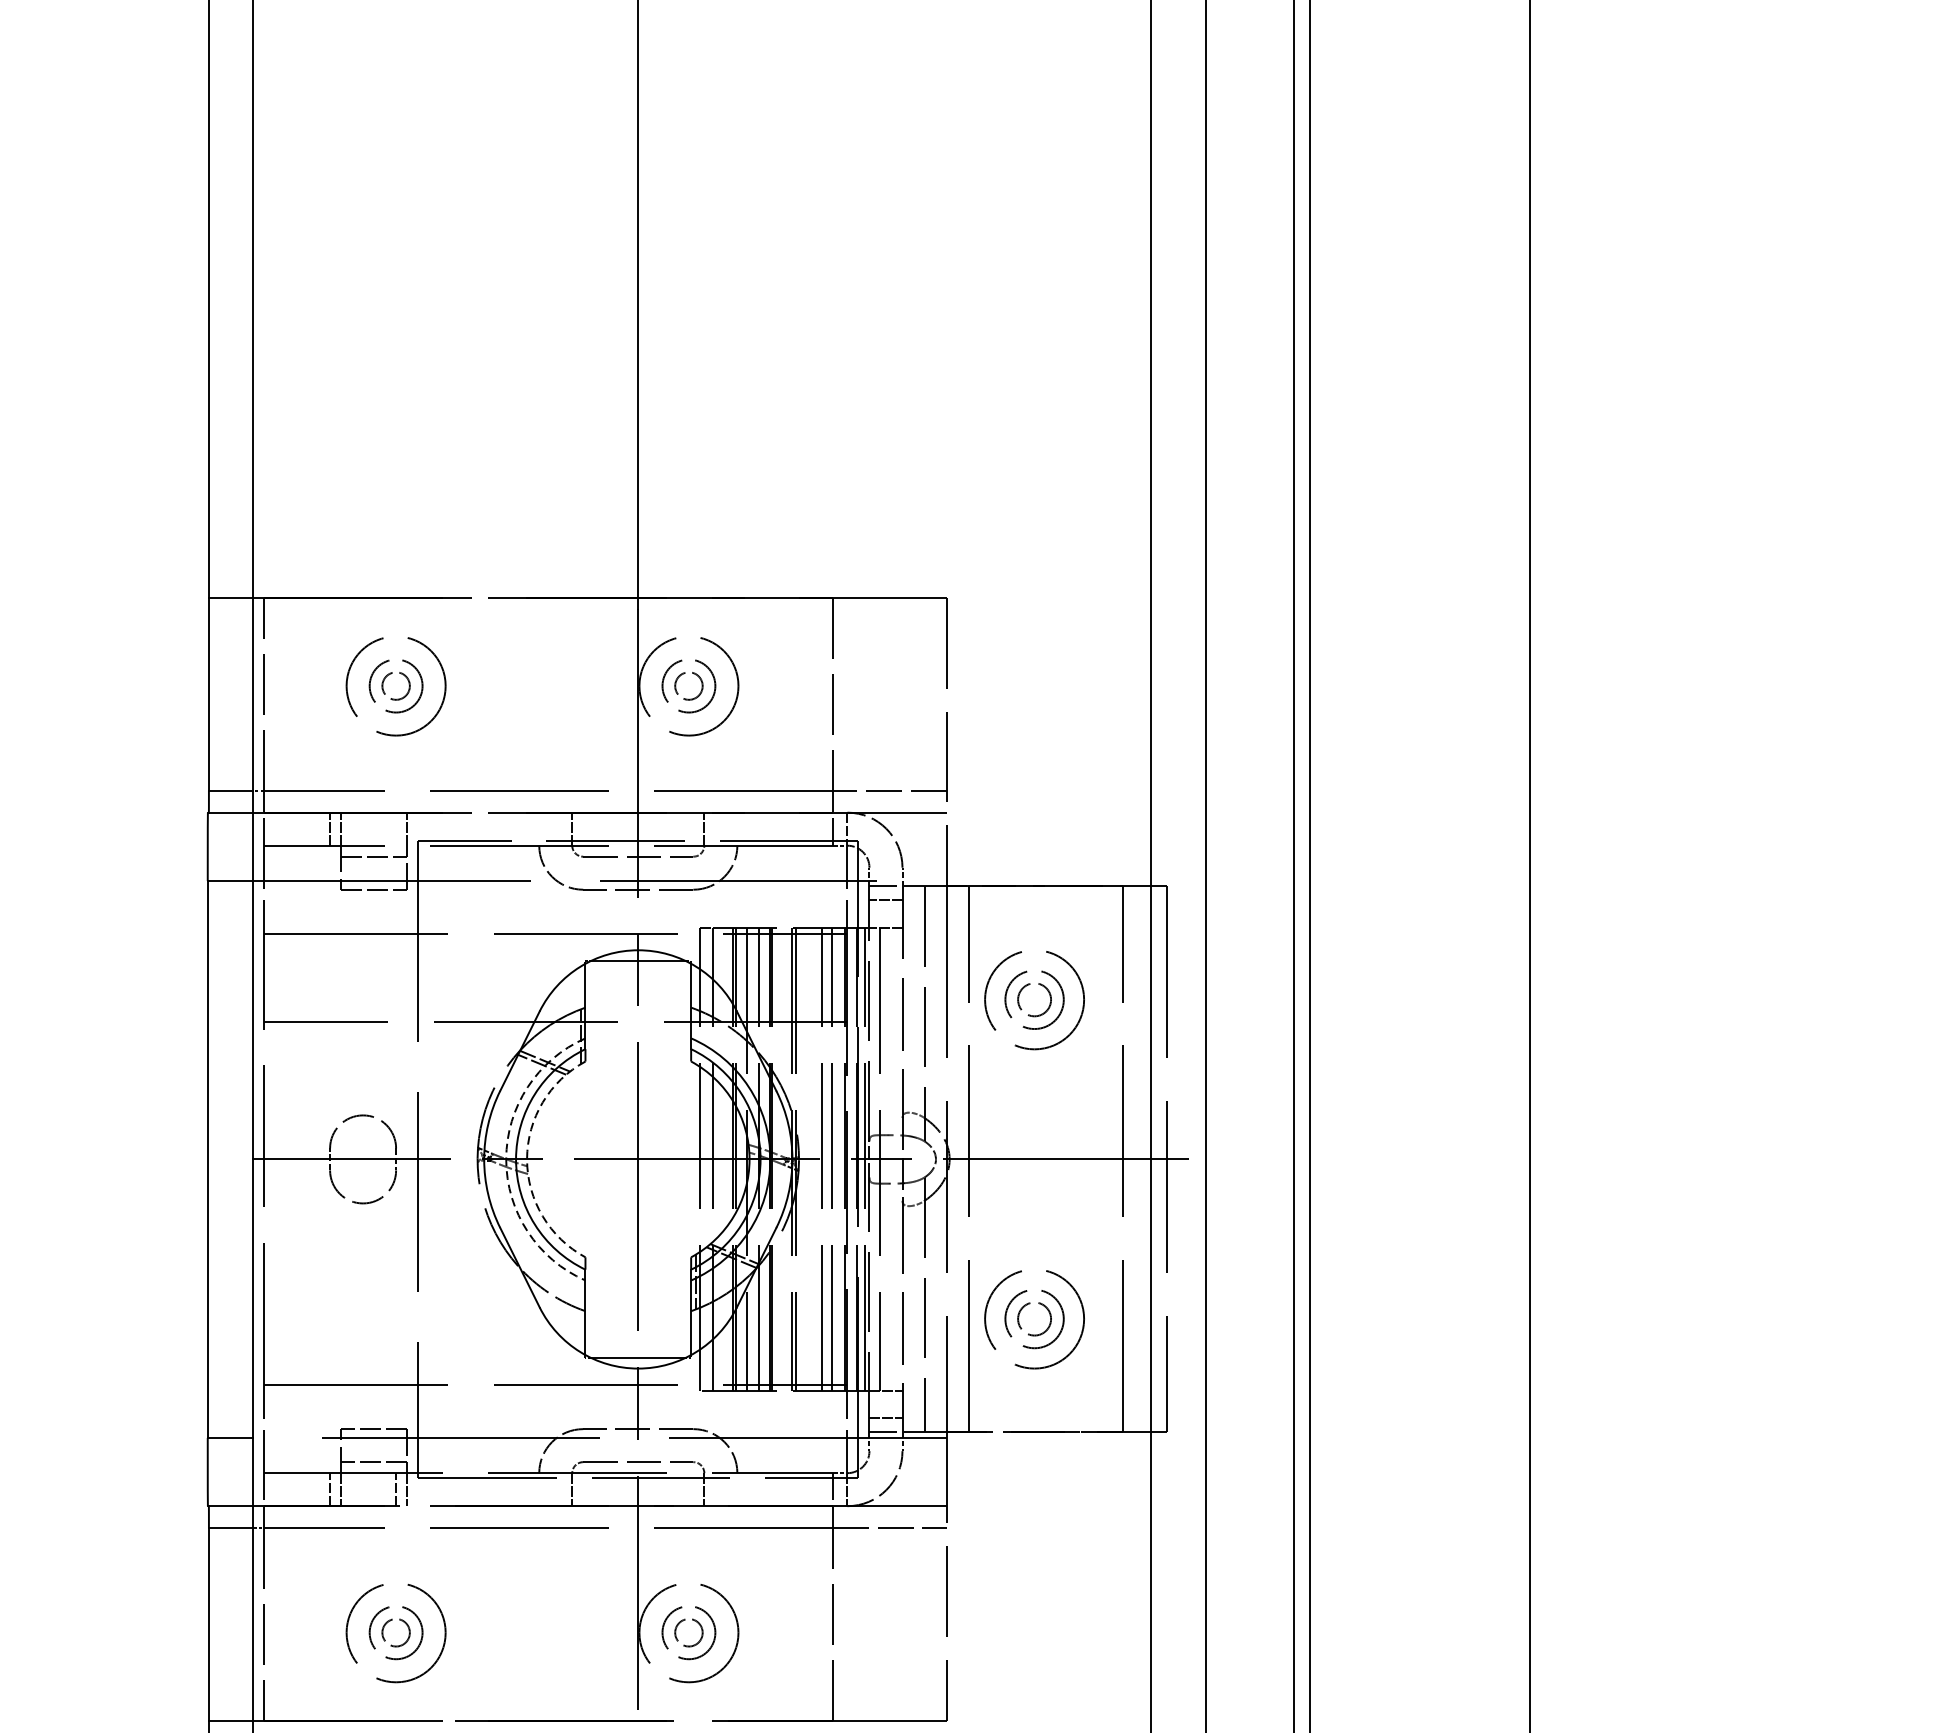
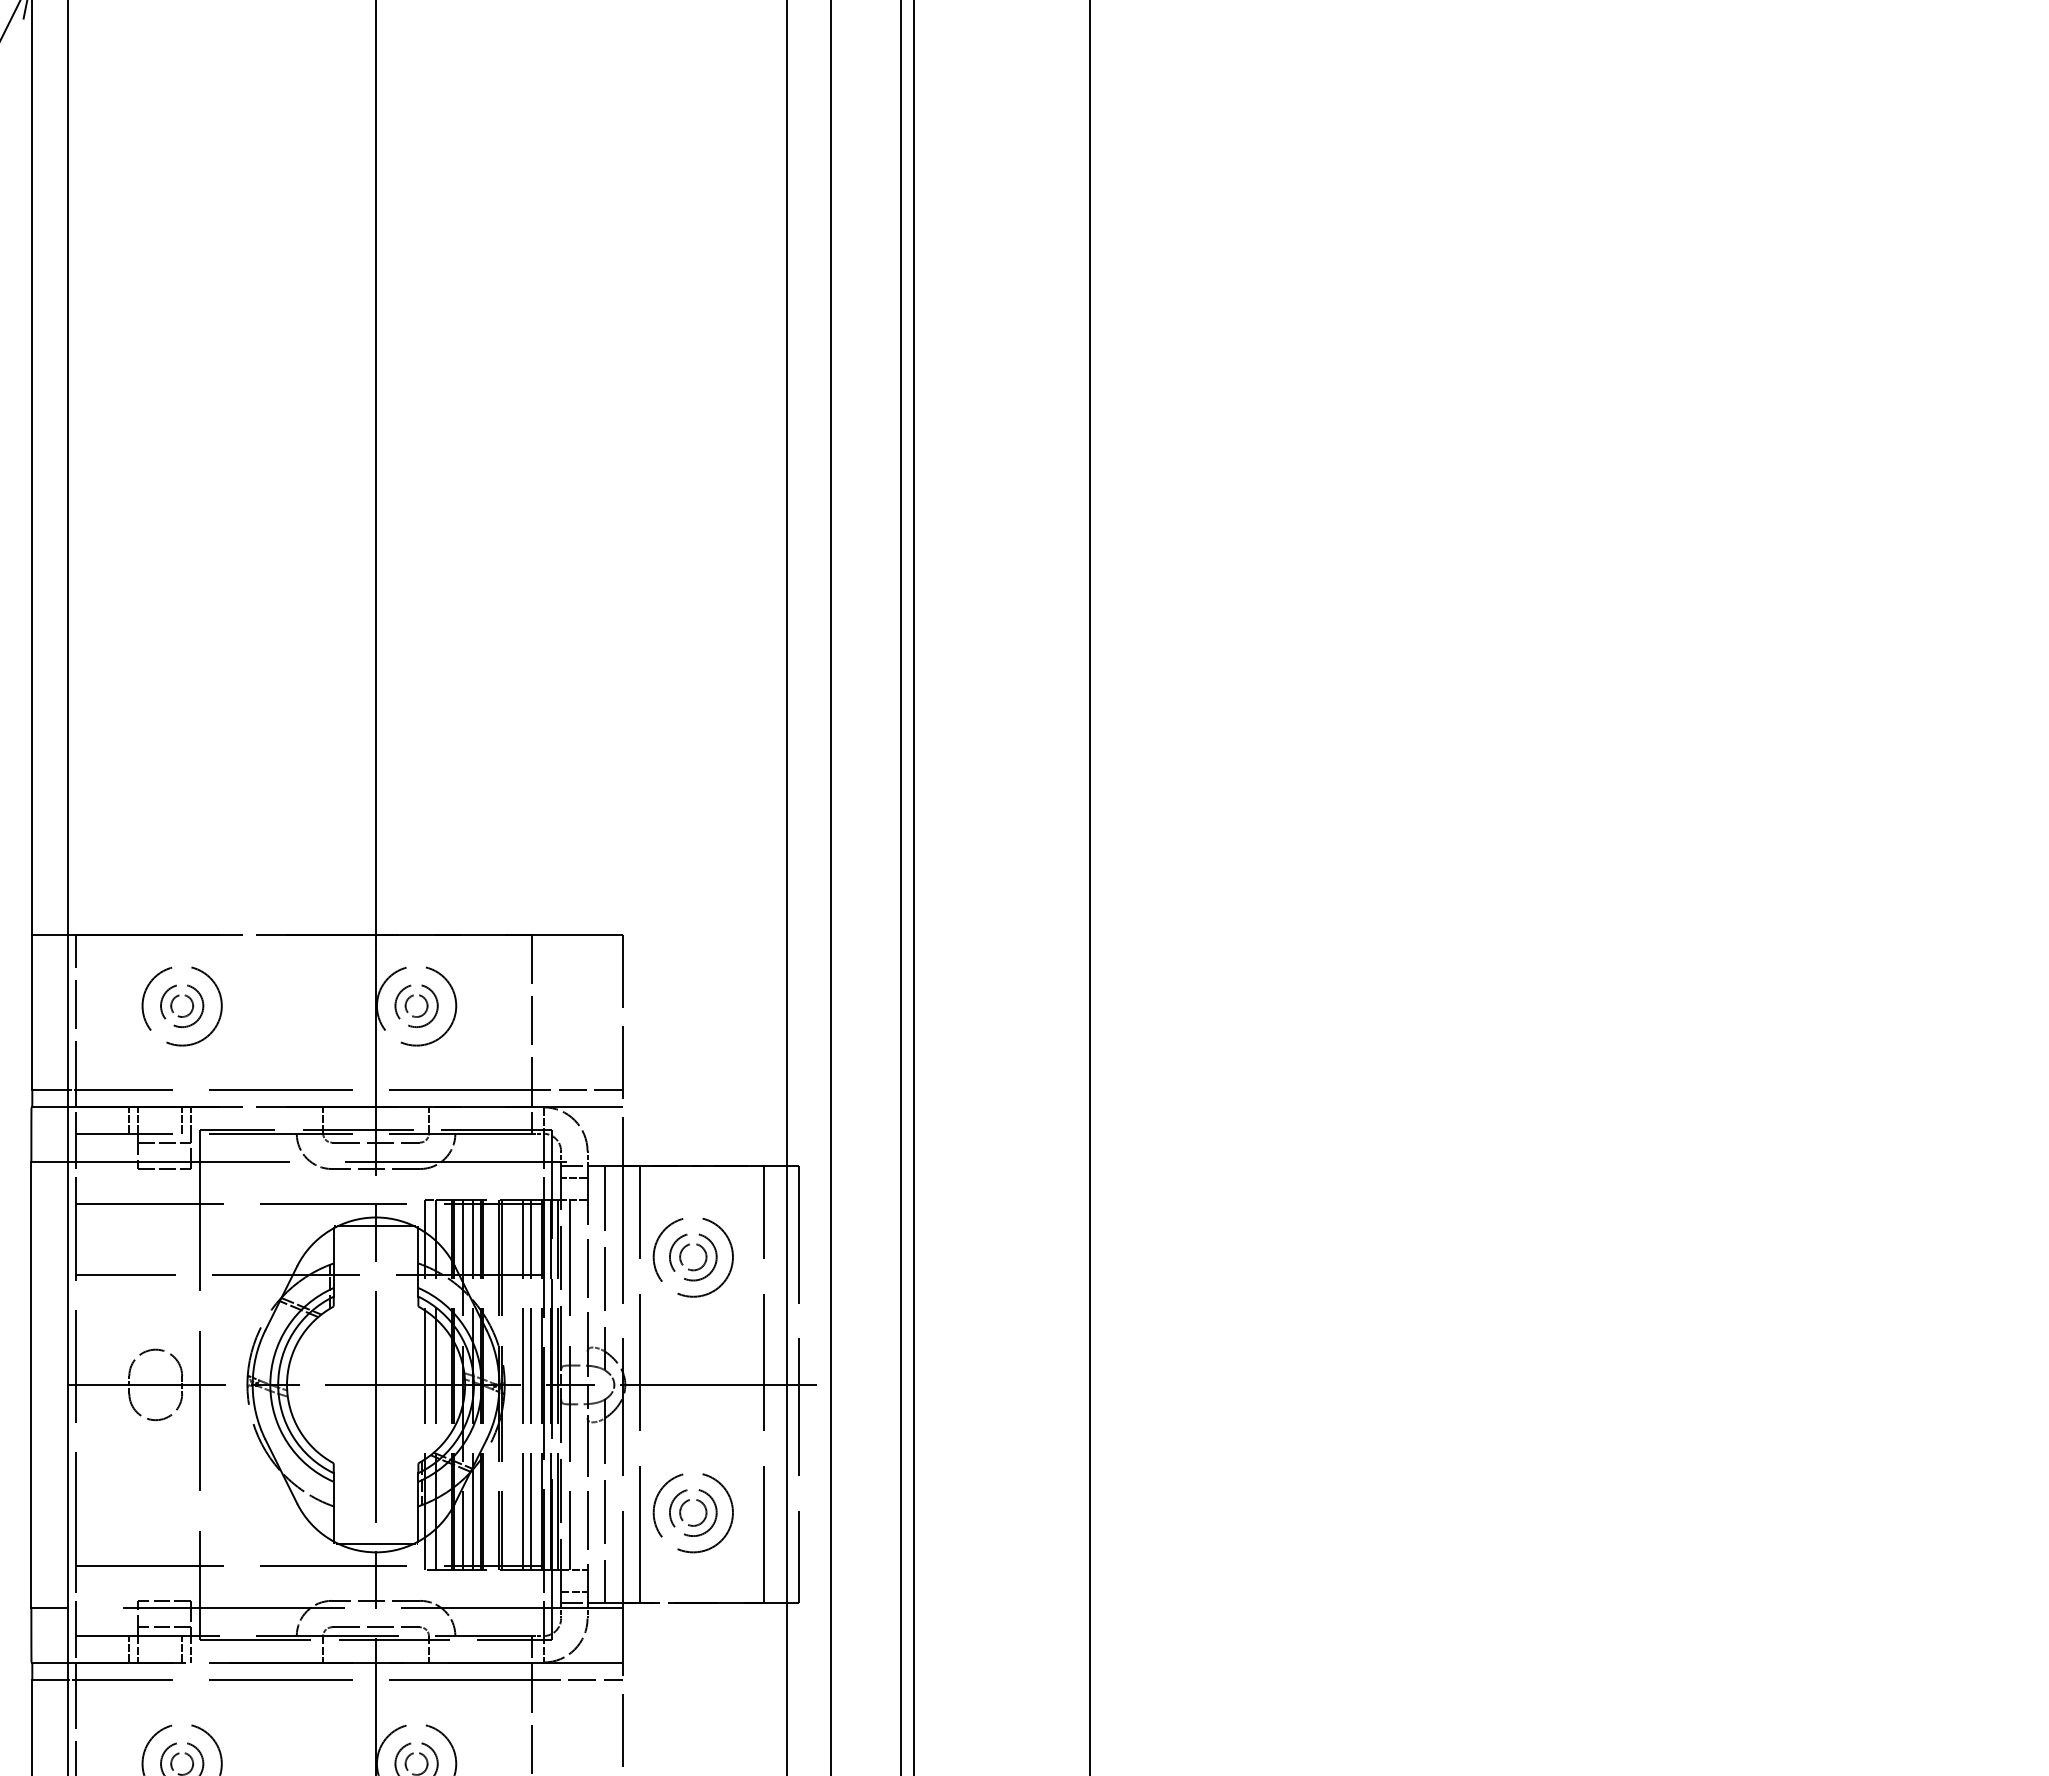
line: (396, 829) -> (182, 1120), added
arc: (506, 1158) -> (270, 1384), dashed -> solid
arc: (527, 1158) -> (287, 1384), dashed -> solid

